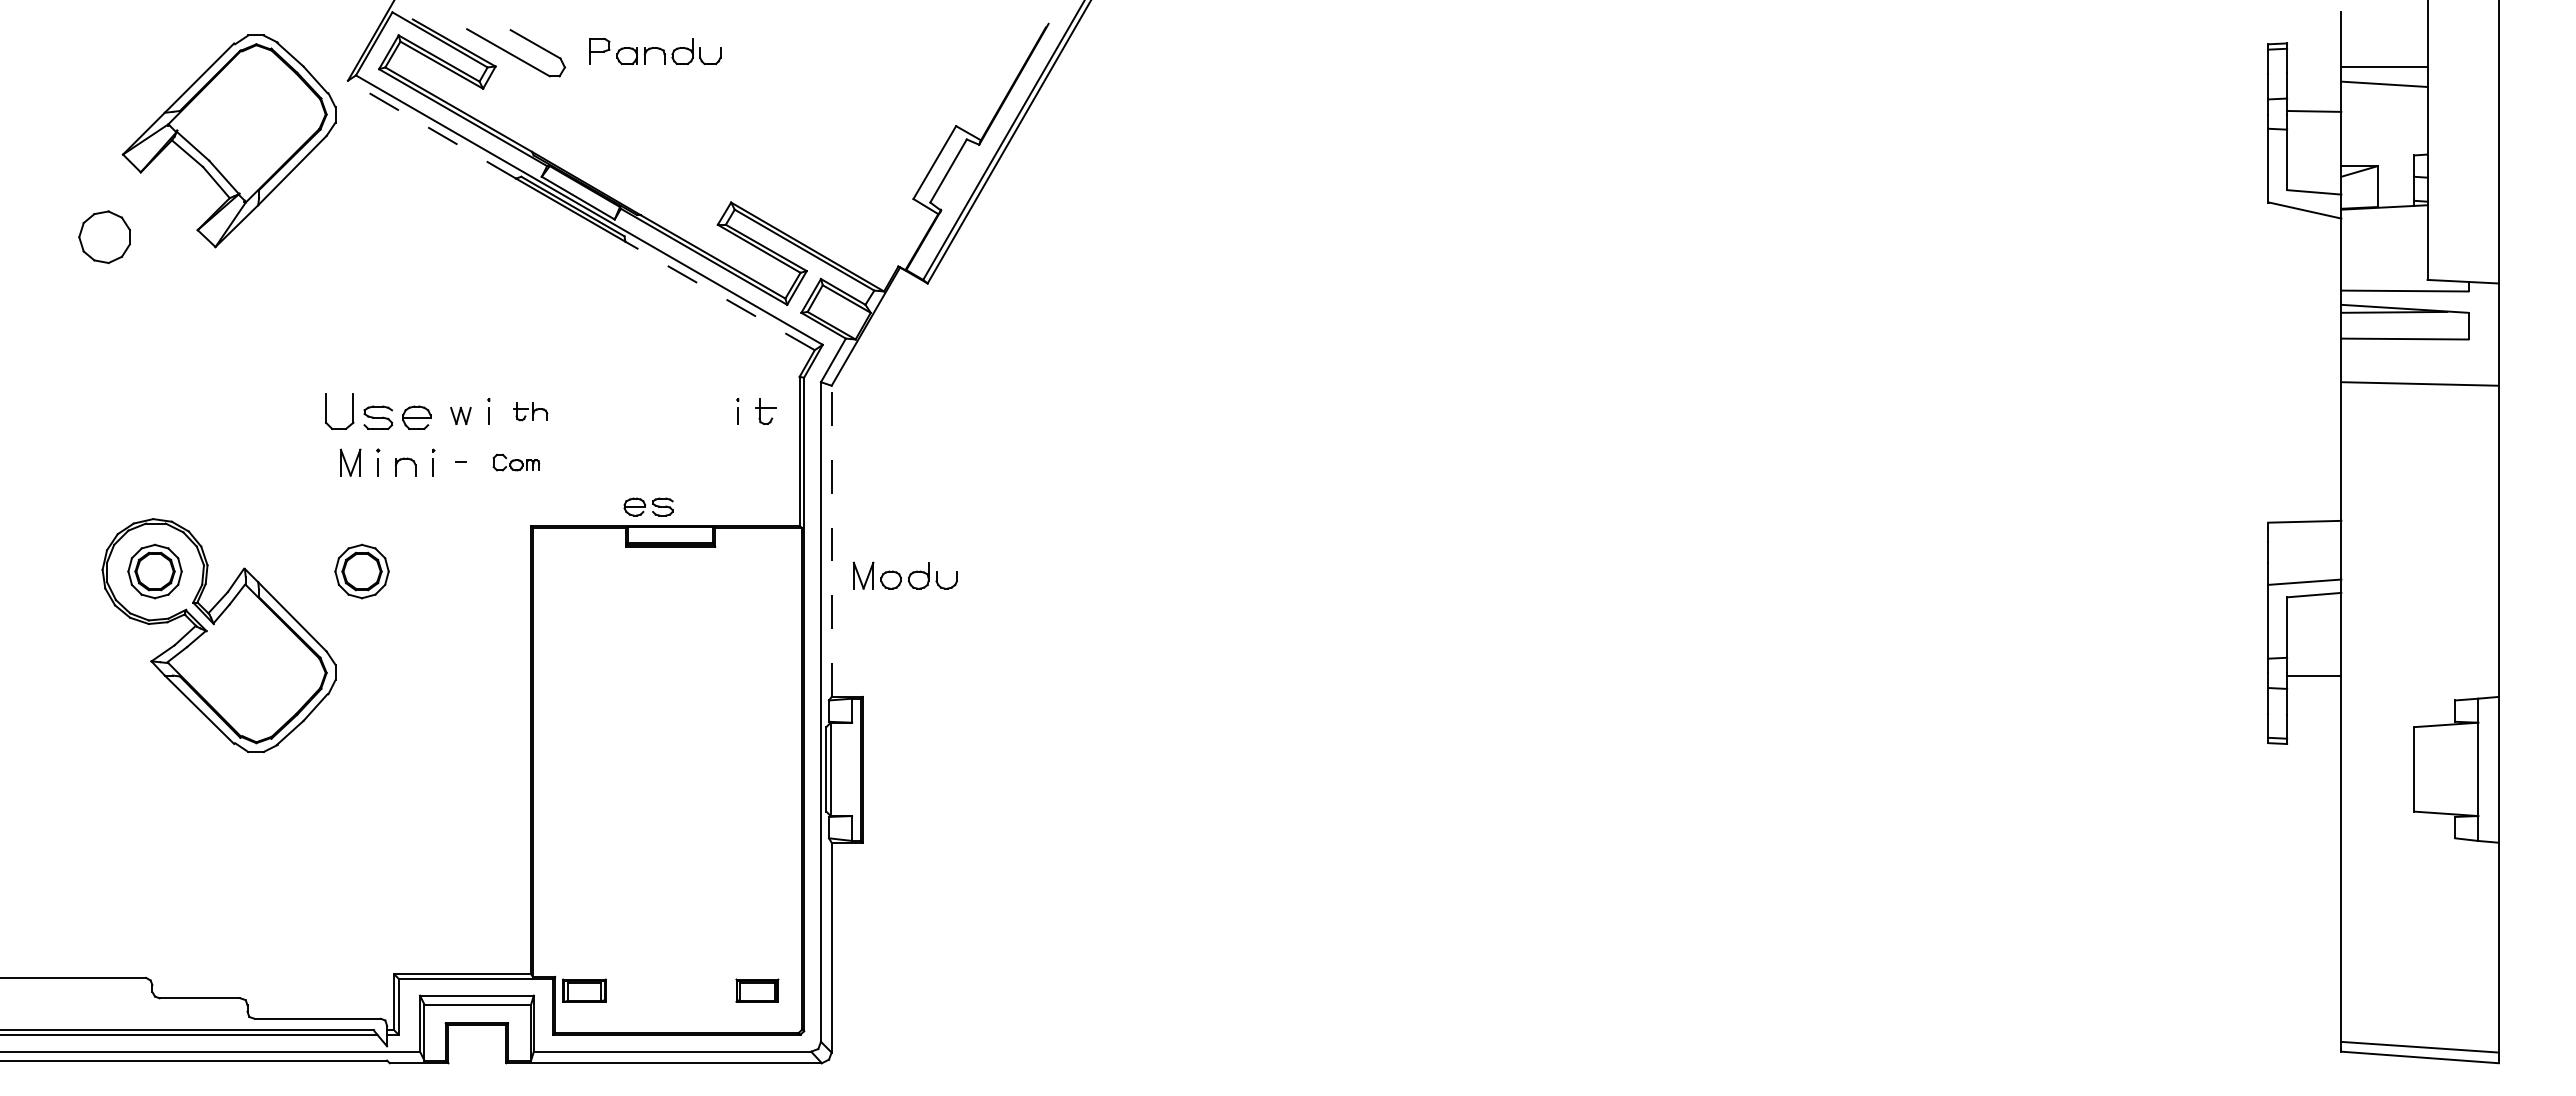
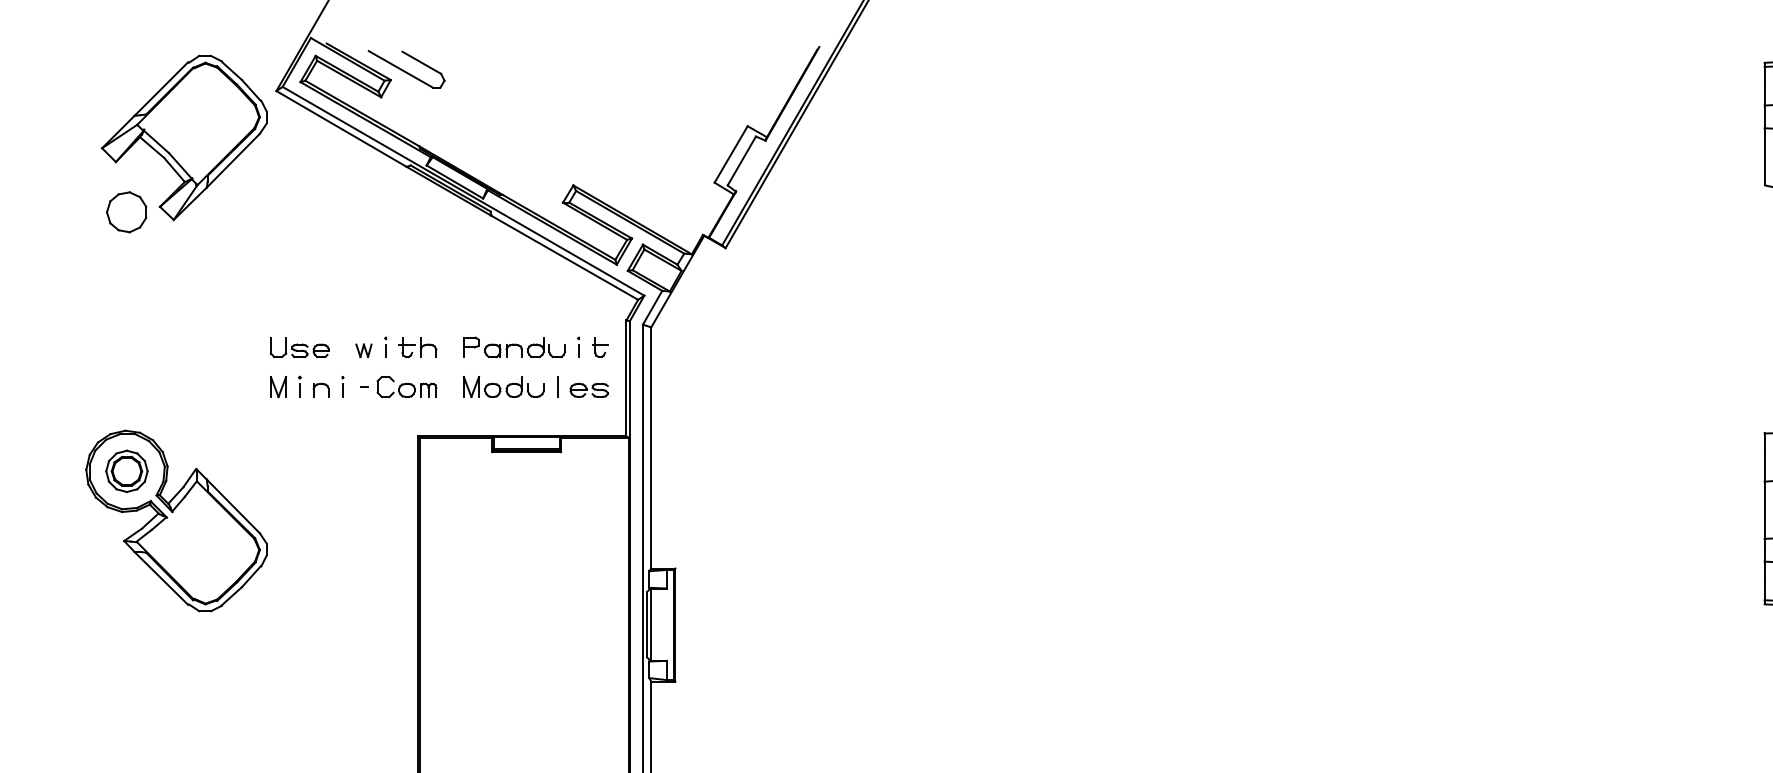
part: (655, 51) -> (514, 347), moved
line: (431, 129) -> (341, 128), dashed -> solid
part: (104, 237) -> (126, 212), moved
line: (719, 295) -> (564, 257), dashed -> solid
part: (377, 411) -> (299, 347), size x0.71
part: (530, 411) -> (417, 347), size x1.43
part: (516, 462) -> (407, 386), size x1.67
line: (710, 462) -> (557, 386), added
part: (648, 506) -> (589, 389), moved
line: (831, 541) -> (651, 448), dashed -> solid
part: (361, 571) -> (286, 471), removed
part: (904, 575) -> (503, 386), moved

